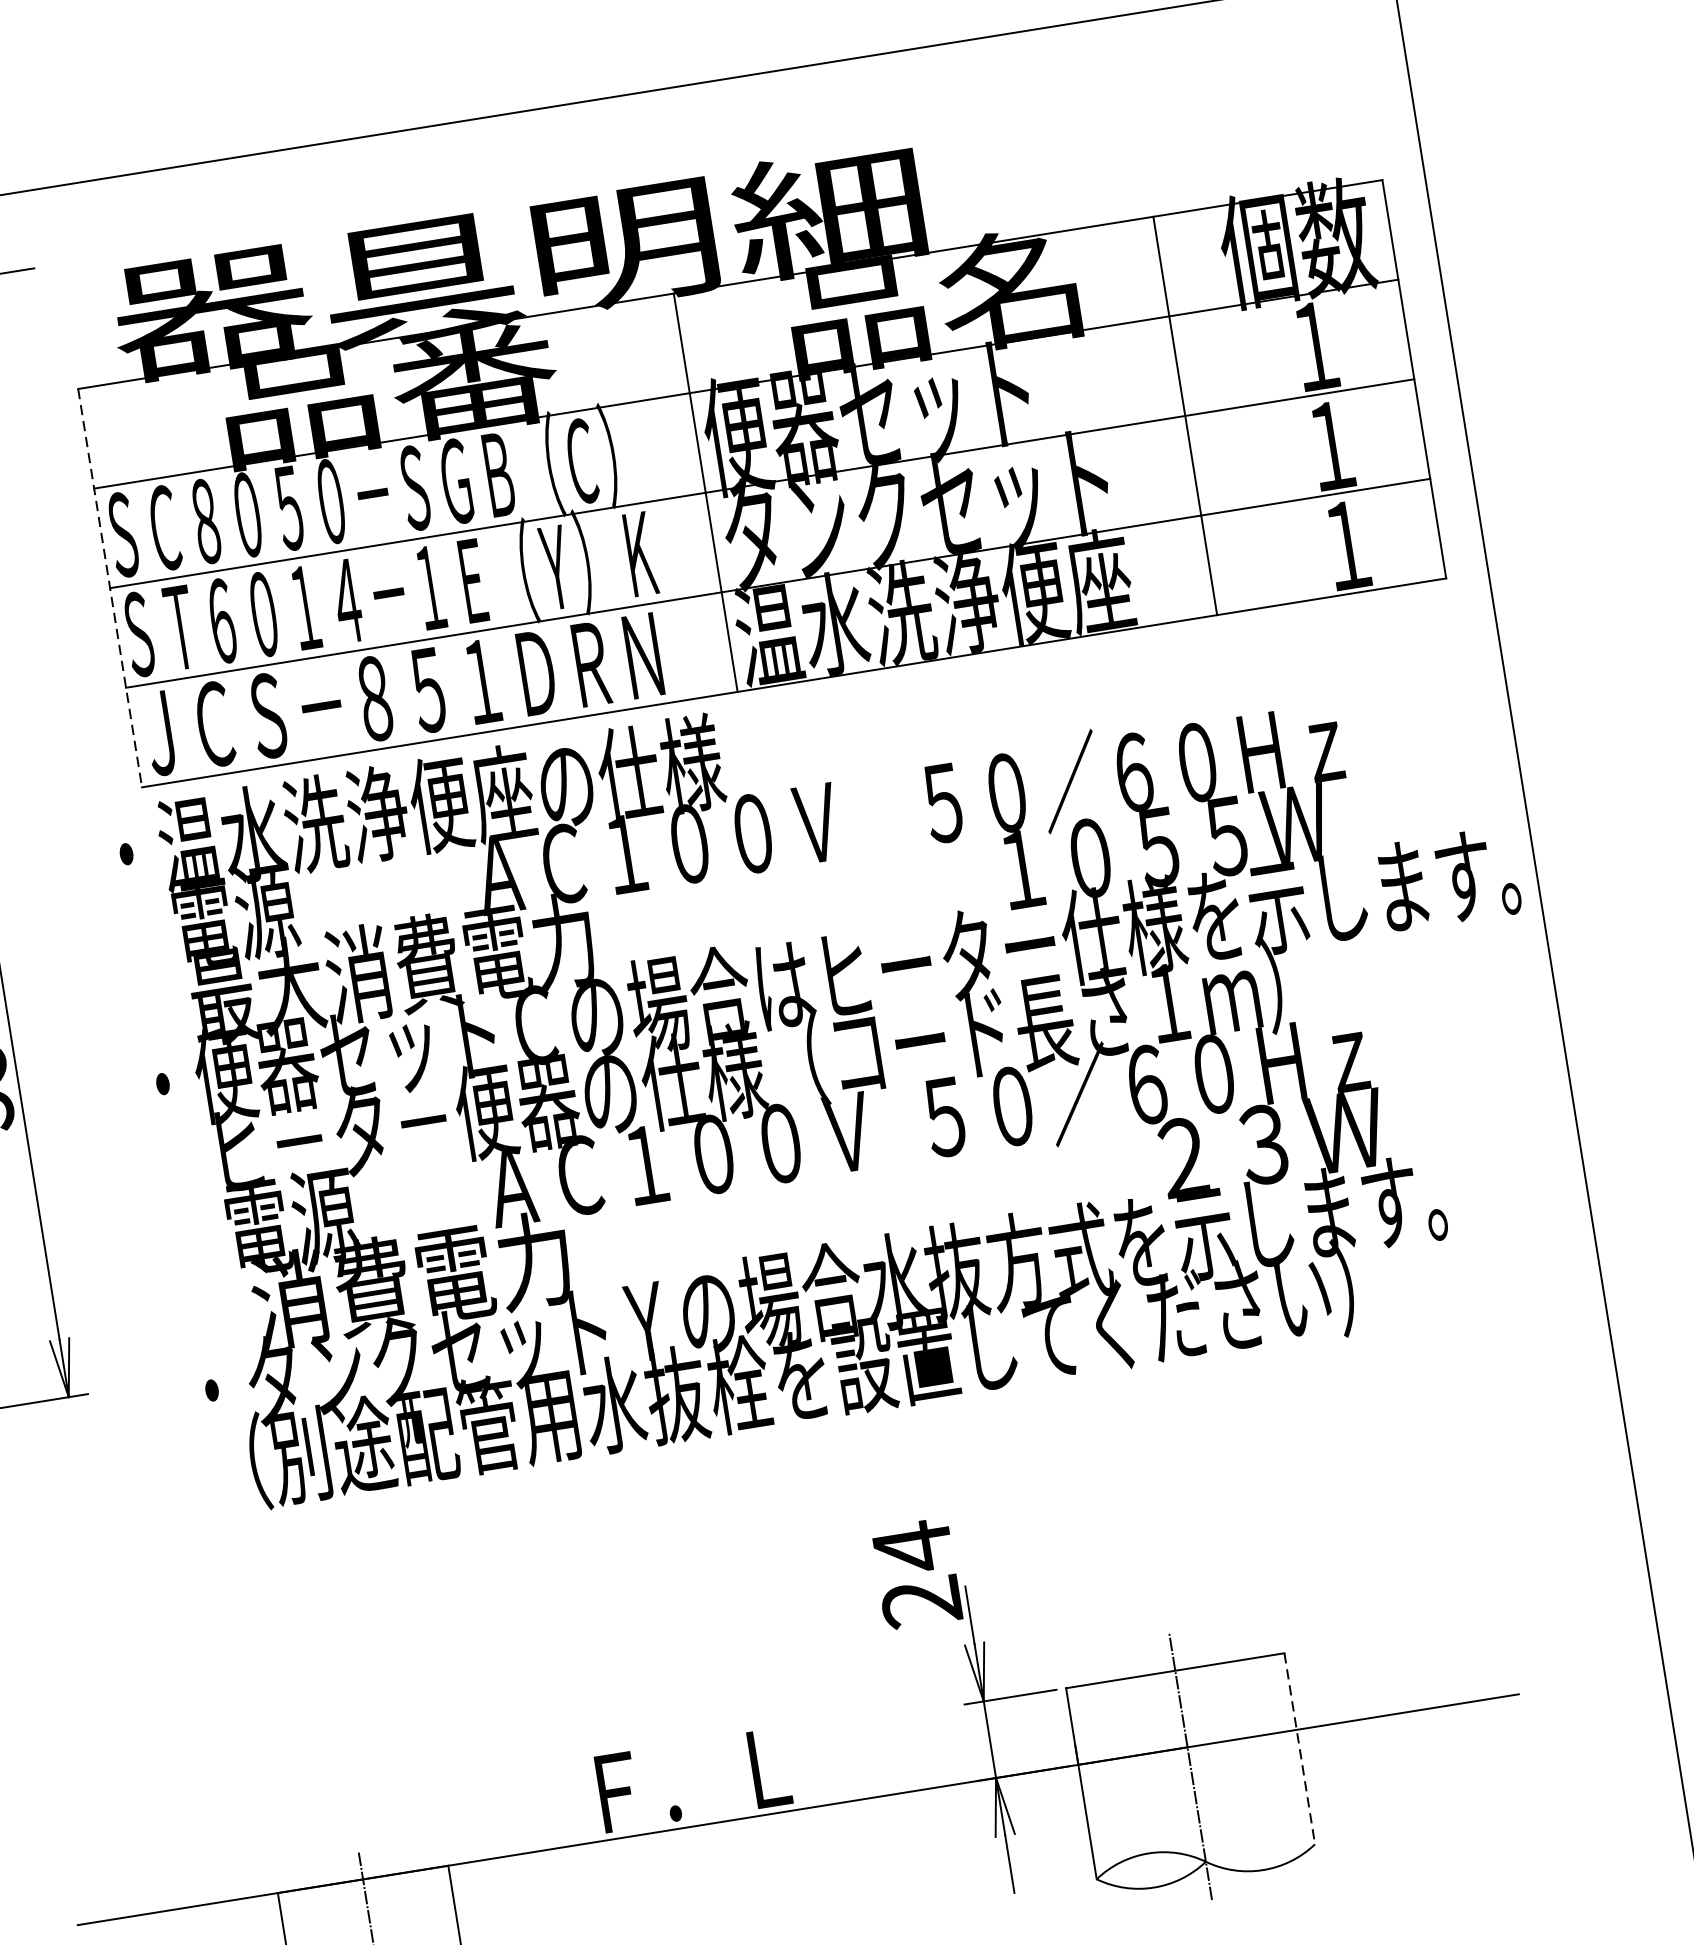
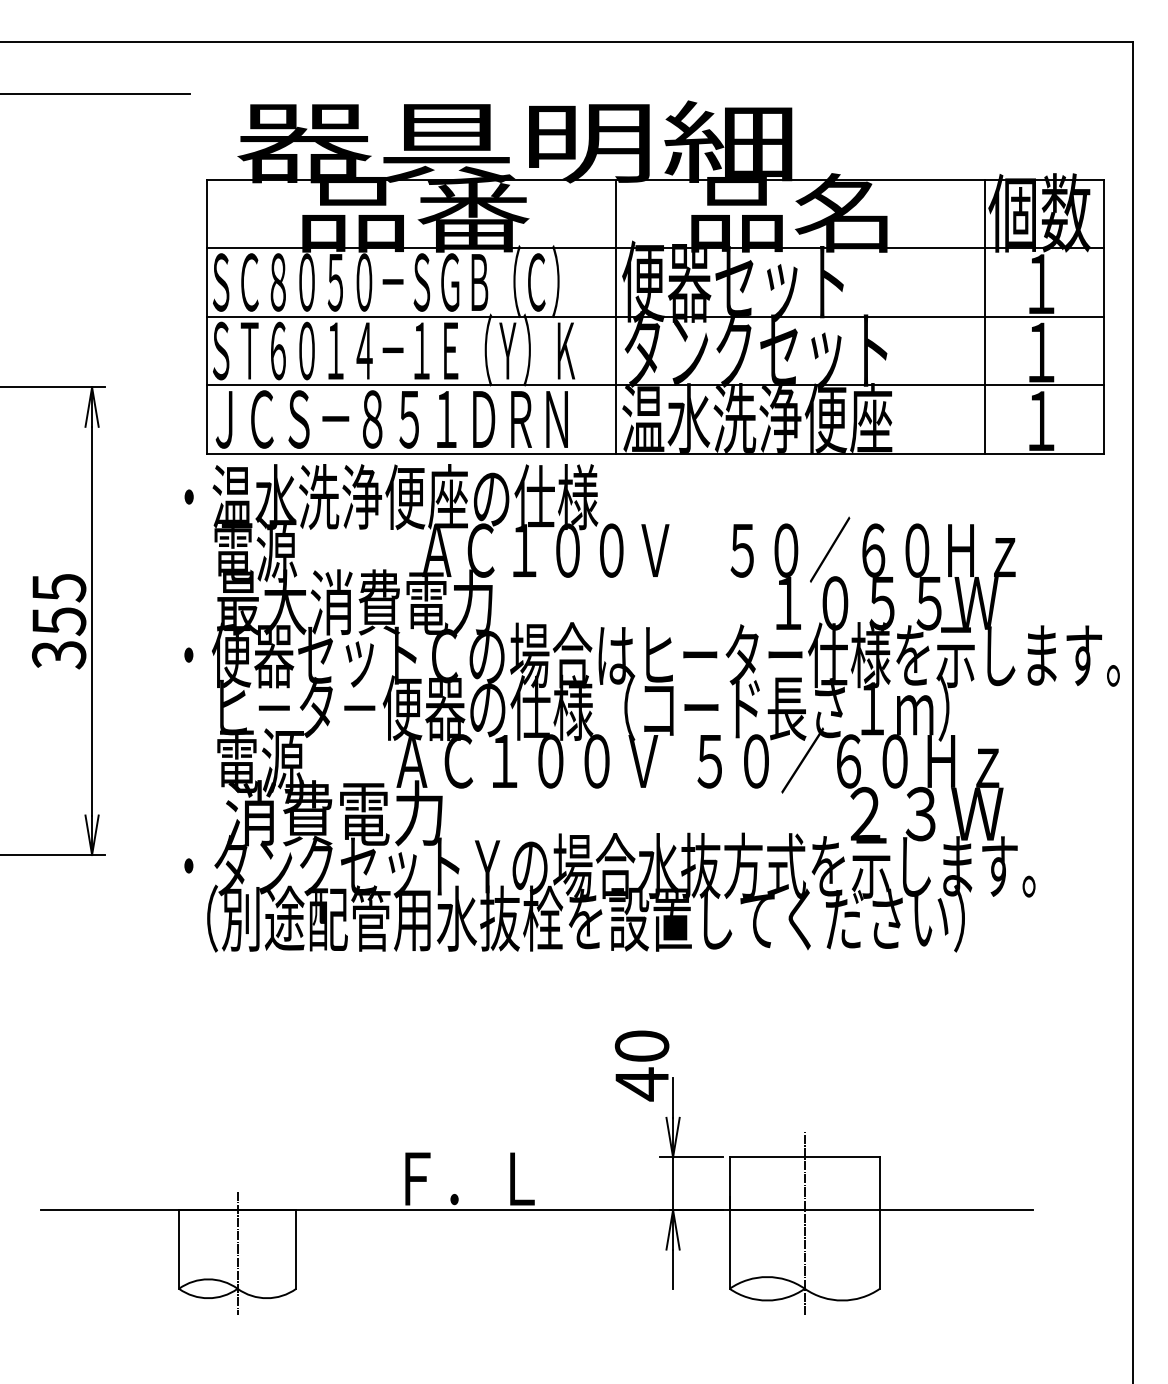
line: (1185, 415) -> (985, 316), moved
line: (109, 589) -> (206, 317), dashed -> solid
text: (916, 1575) -> (641, 1065), 24 -> 40
line: (1299, 1749) -> (879, 1223), dashed -> solid

